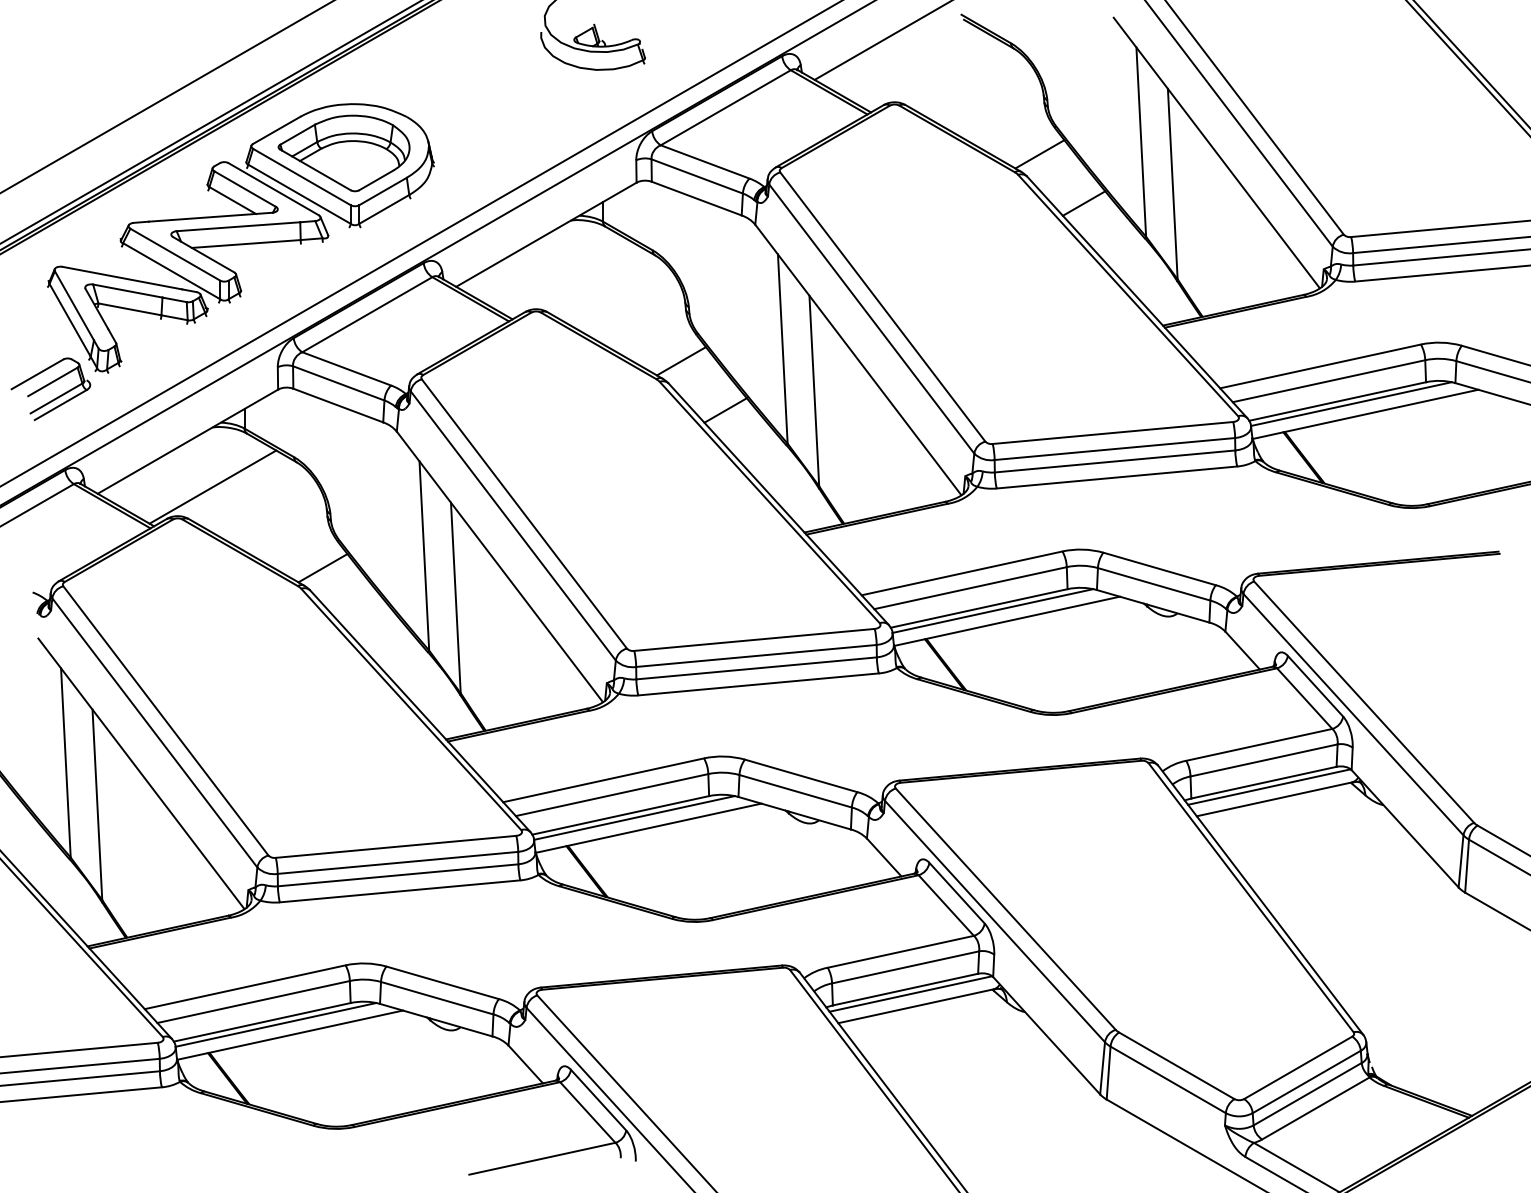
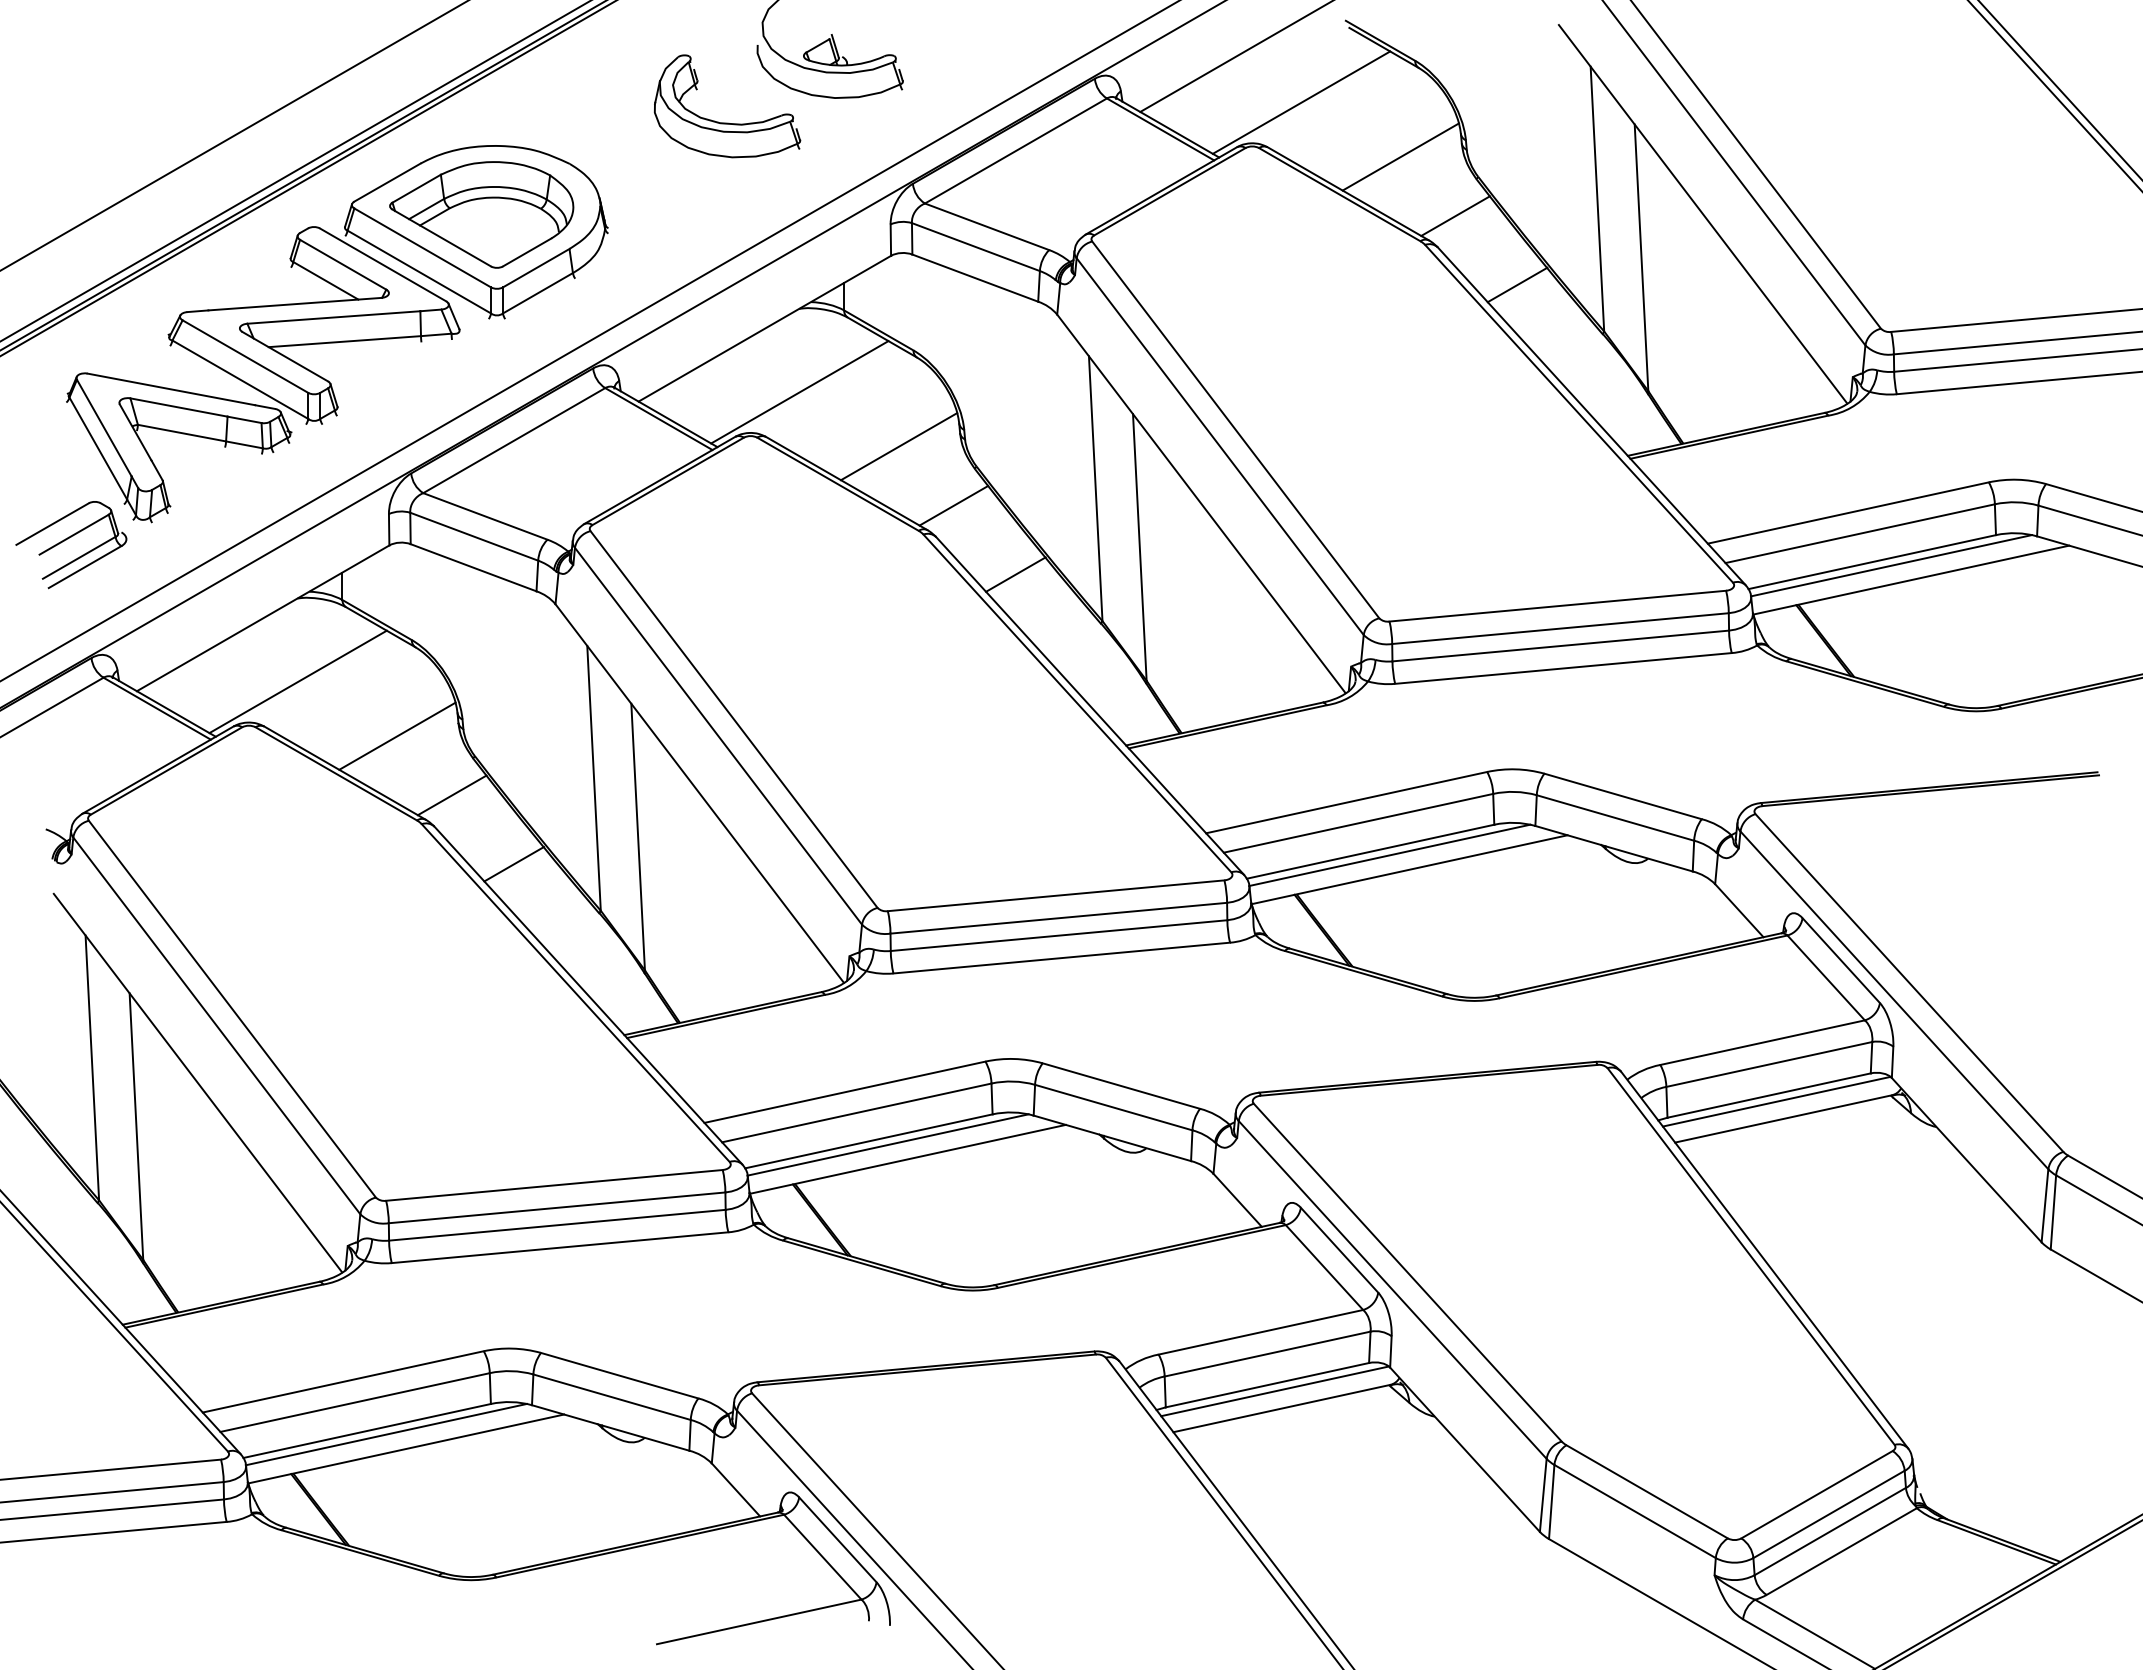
line: (929, 73) -> (1301, 102), added
part: (519, 87) -> (727, 122), added
line: (1000, 111) -> (1400, 156), added
line: (571, 280) -> (799, 392), added
line: (642, 318) -> (899, 446), added
line: (283, 525) -> (397, 735), added
line: (367, 617) -> (514, 864), added

